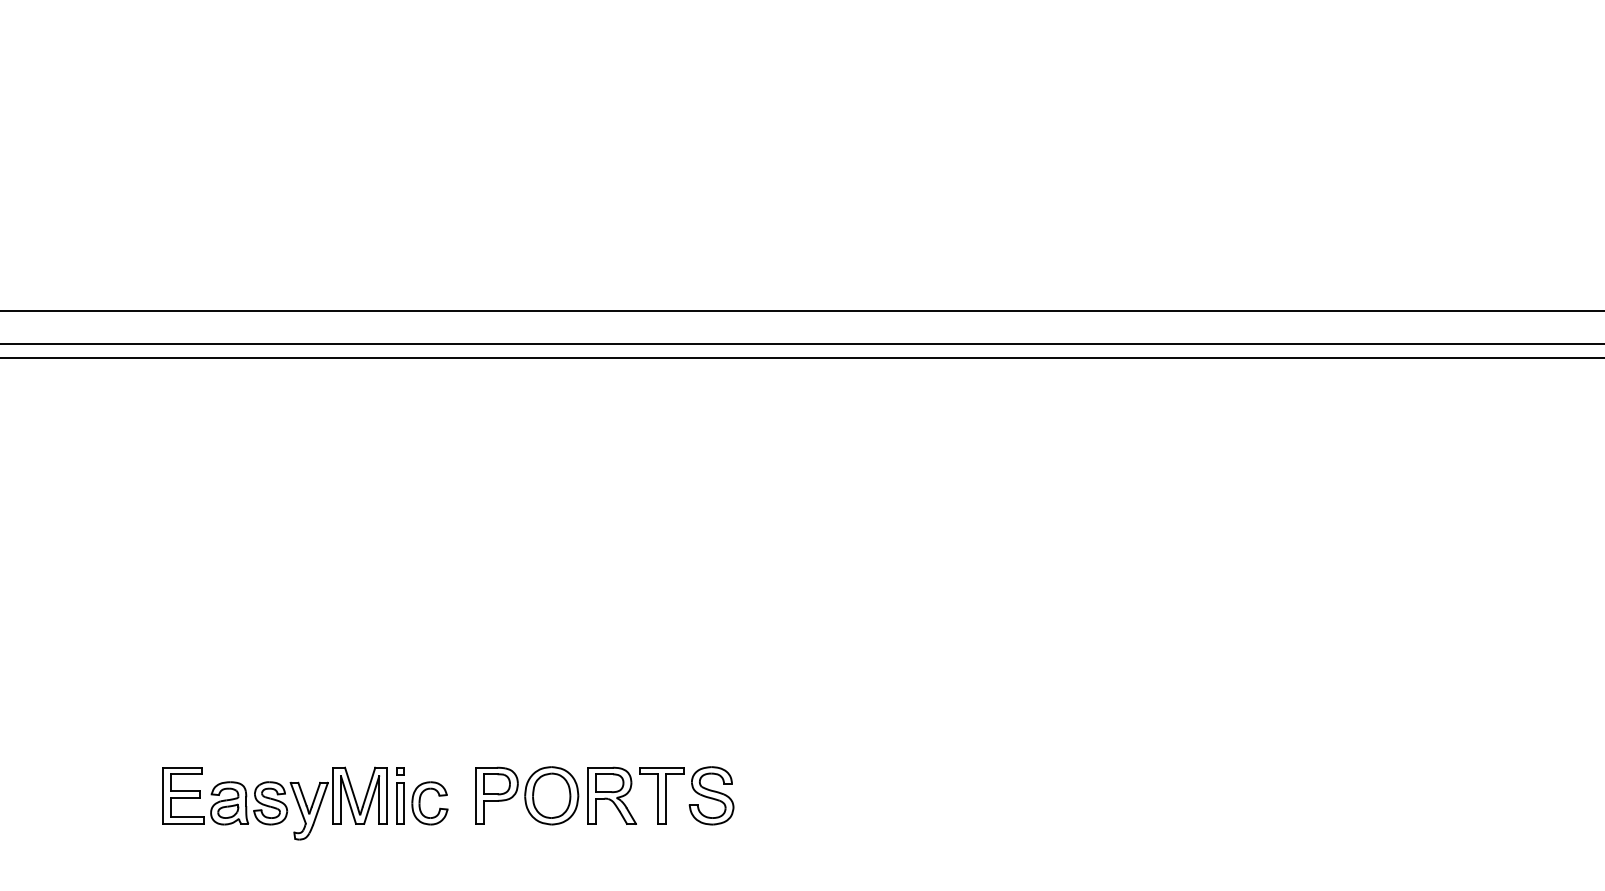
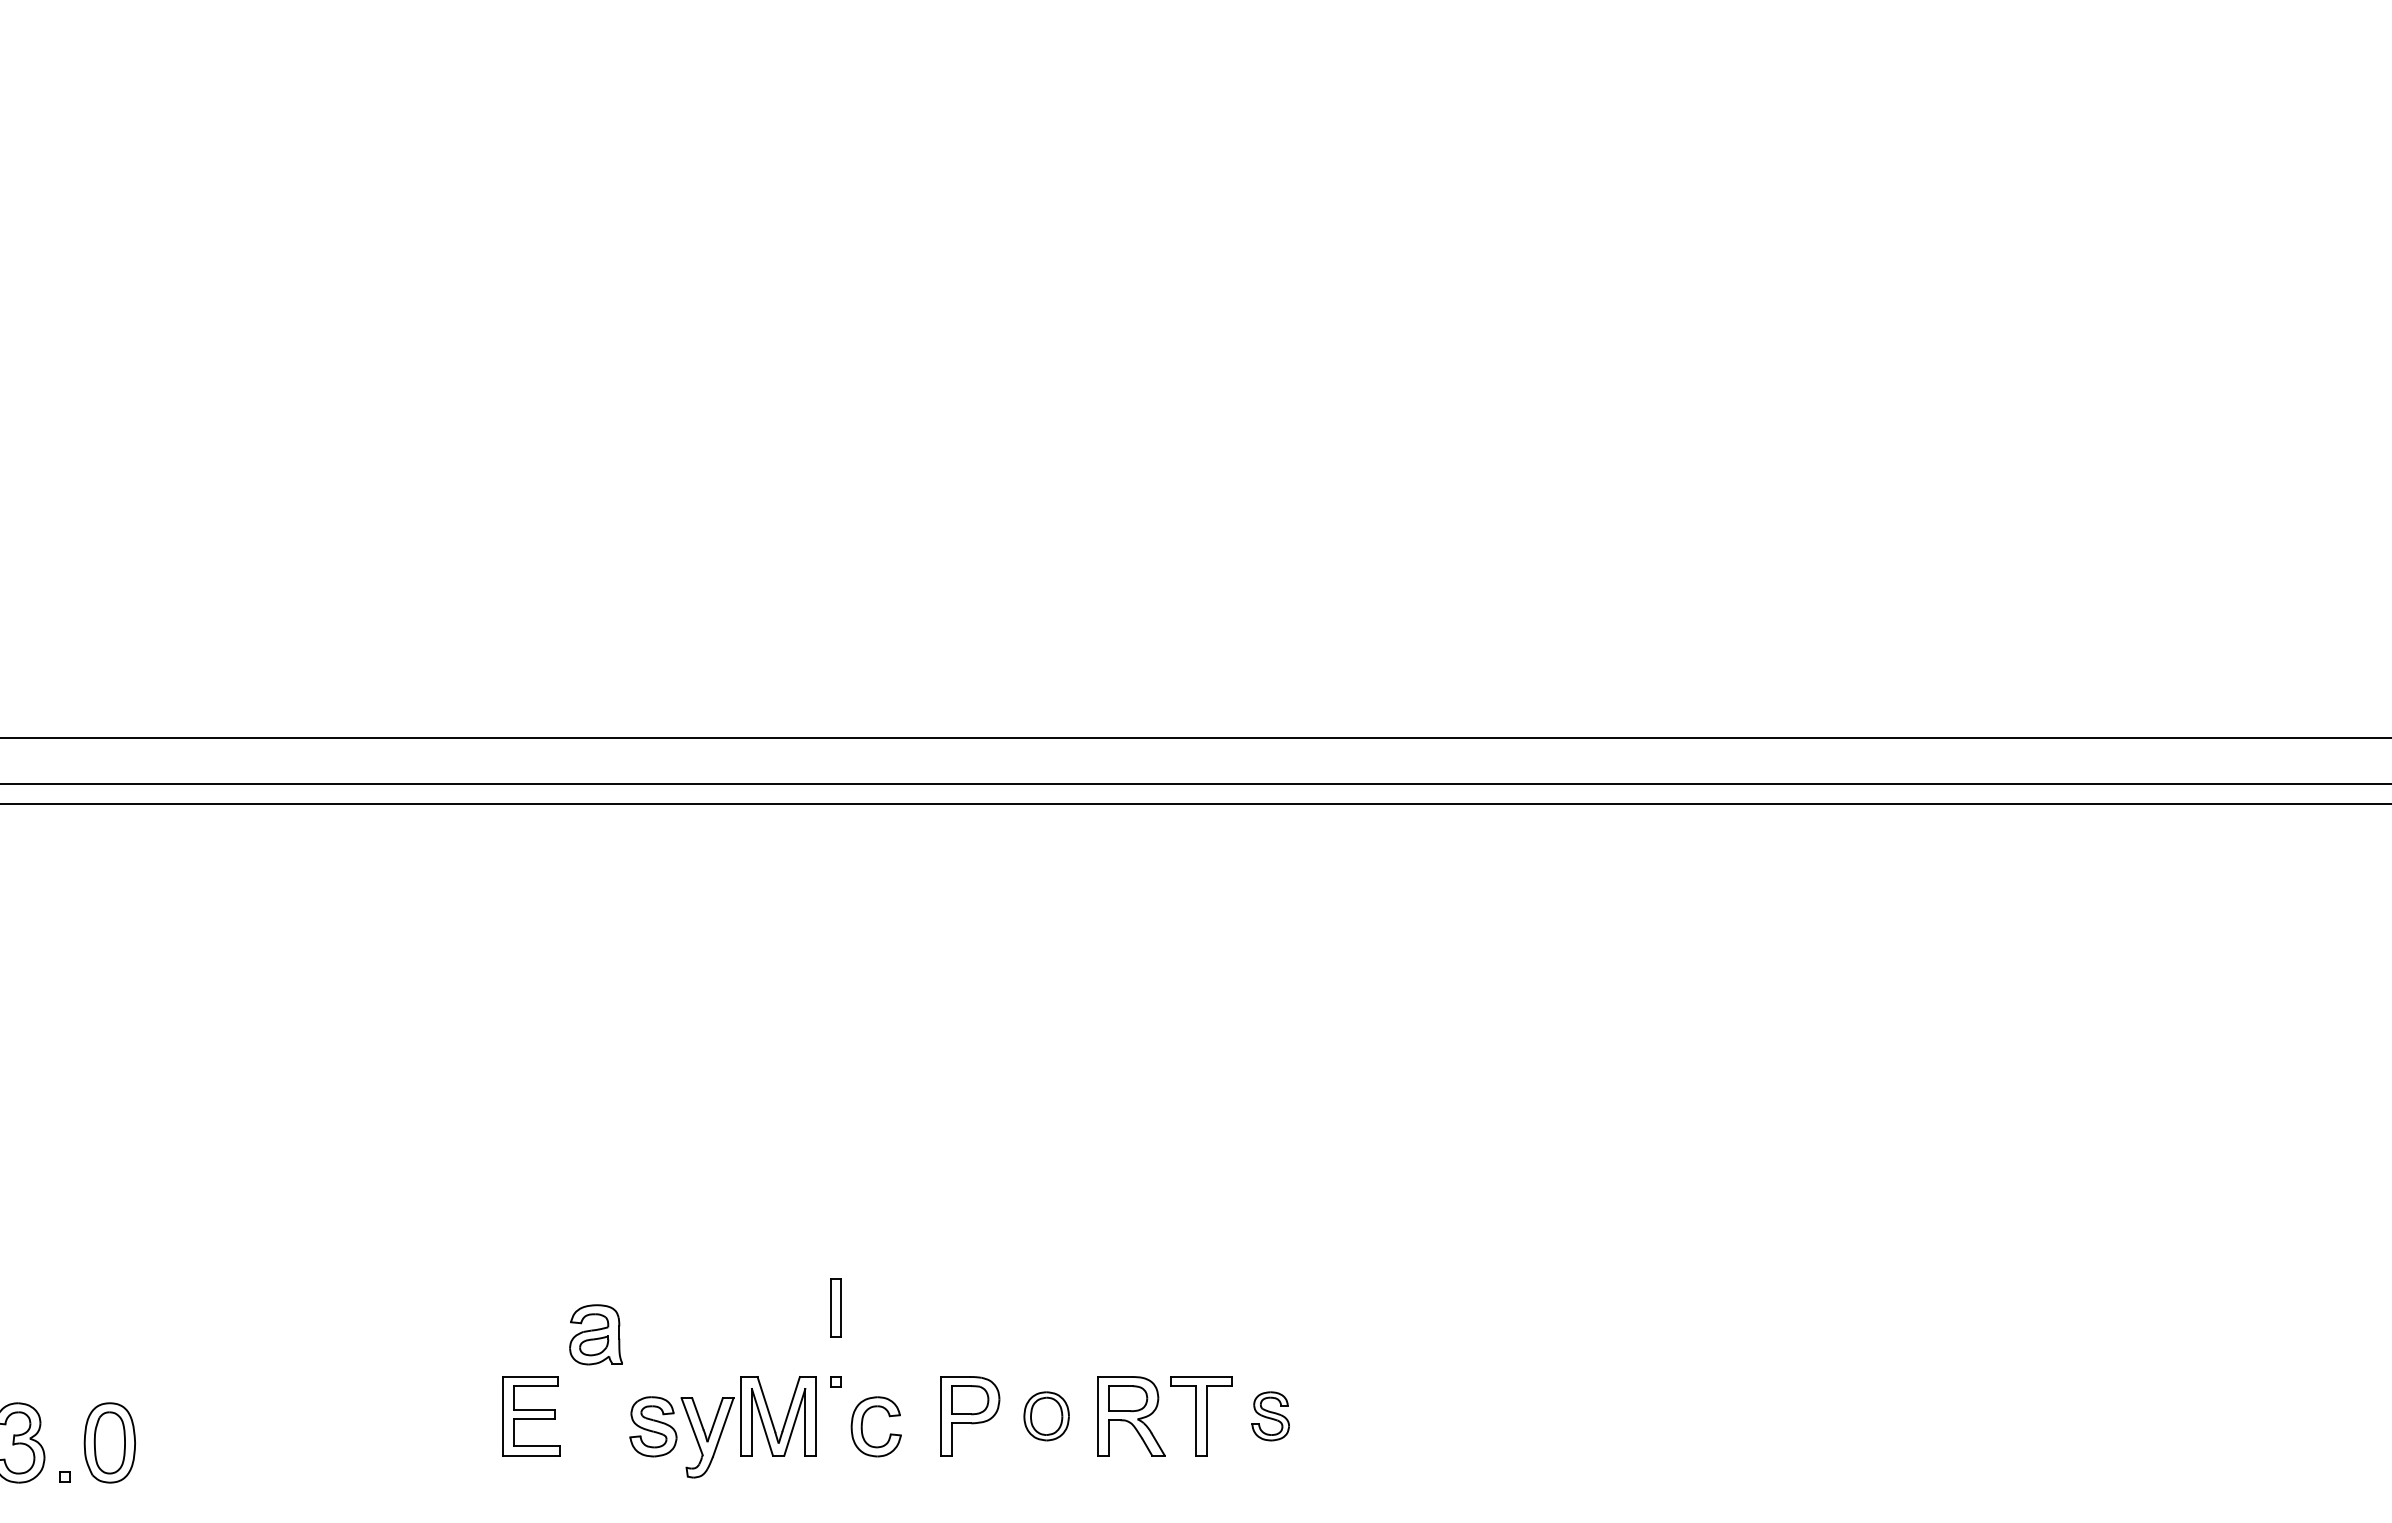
part: (551, 795) -> (1046, 1416), size x0.6
part: (711, 795) -> (1270, 1416), size x0.6
part: (229, 803) -> (595, 1334), moved
part: (400, 803) -> (835, 1307), moved

